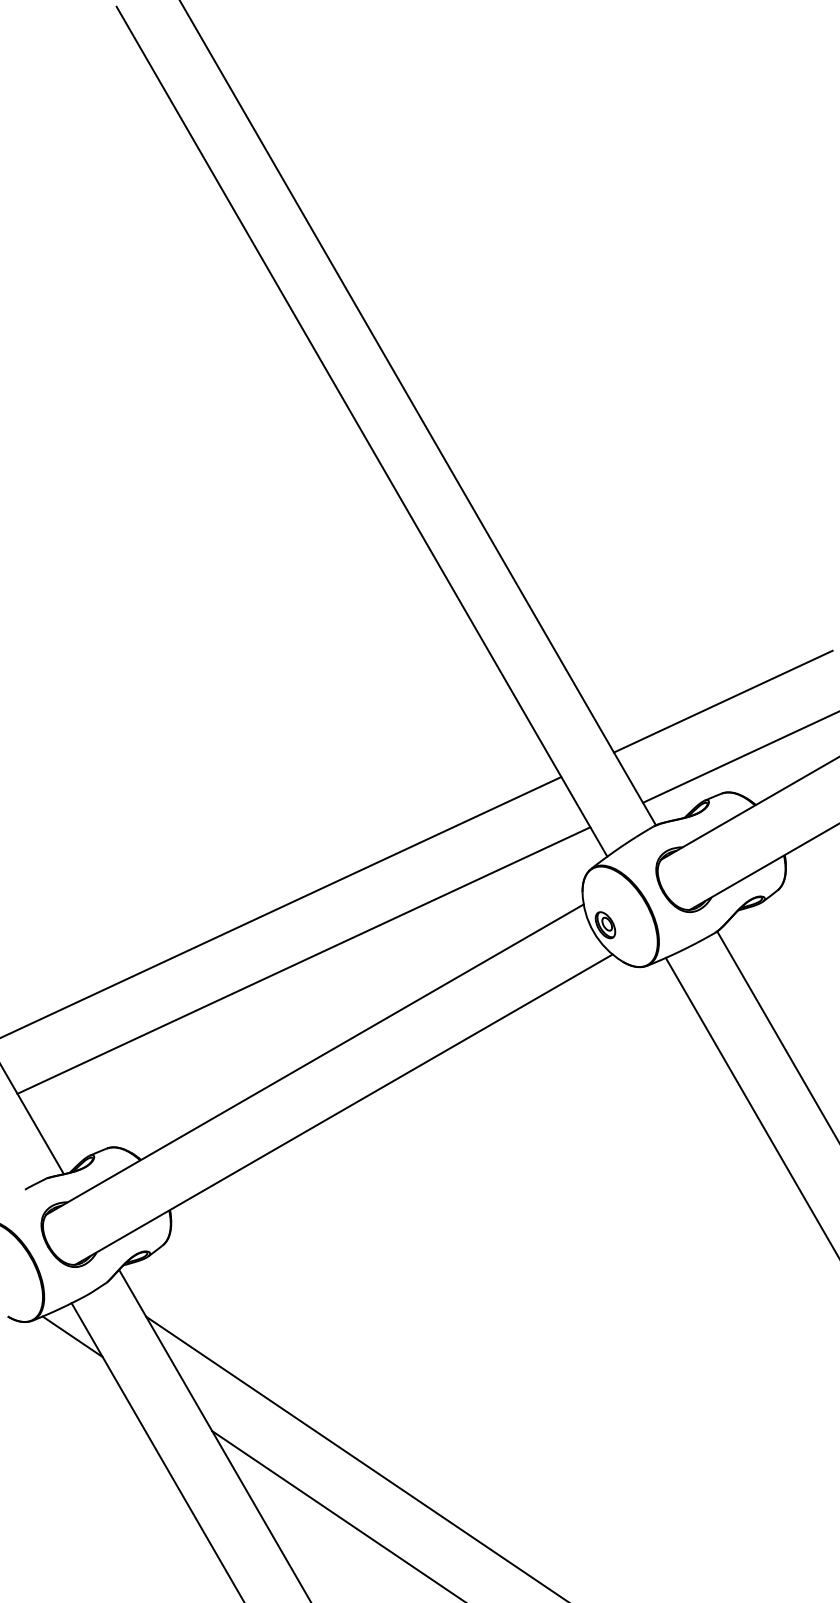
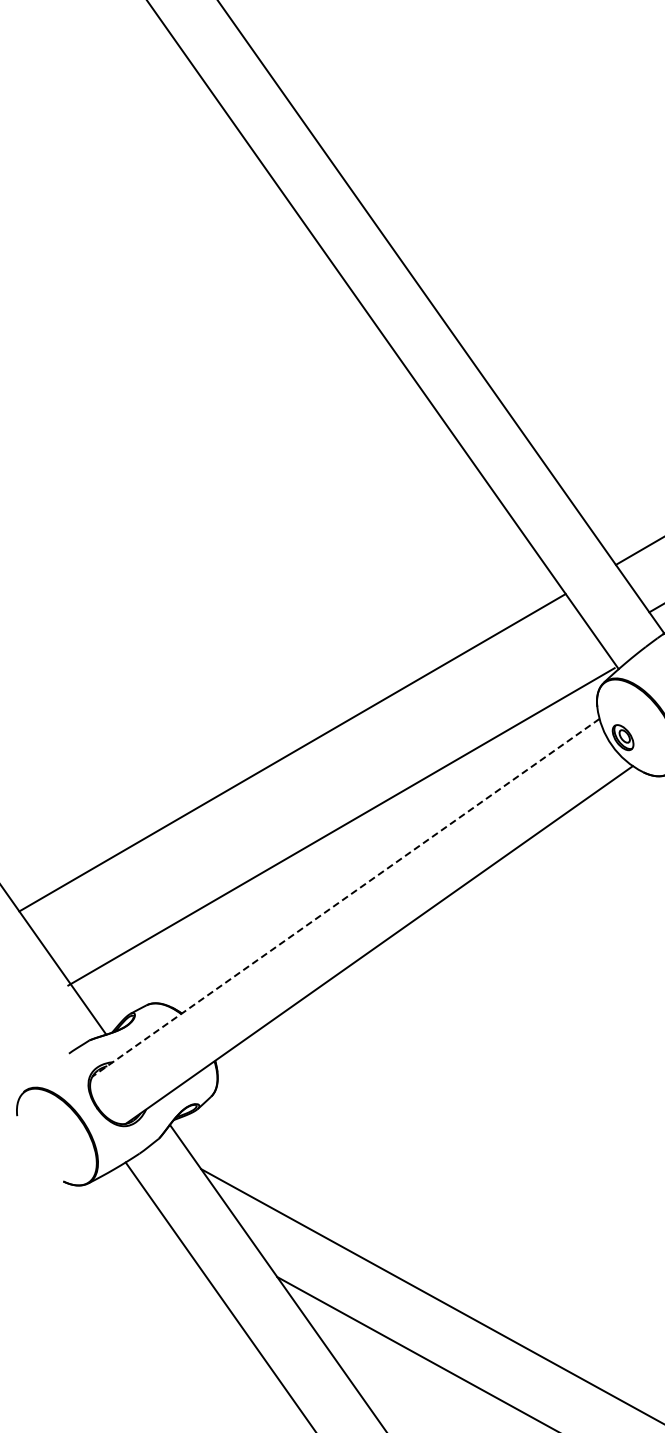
line: (303, 960) -> (341, 826), moved
line: (314, 1059) -> (345, 897), solid -> dashed
line: (72, 1336) -> (129, 1195), removed

